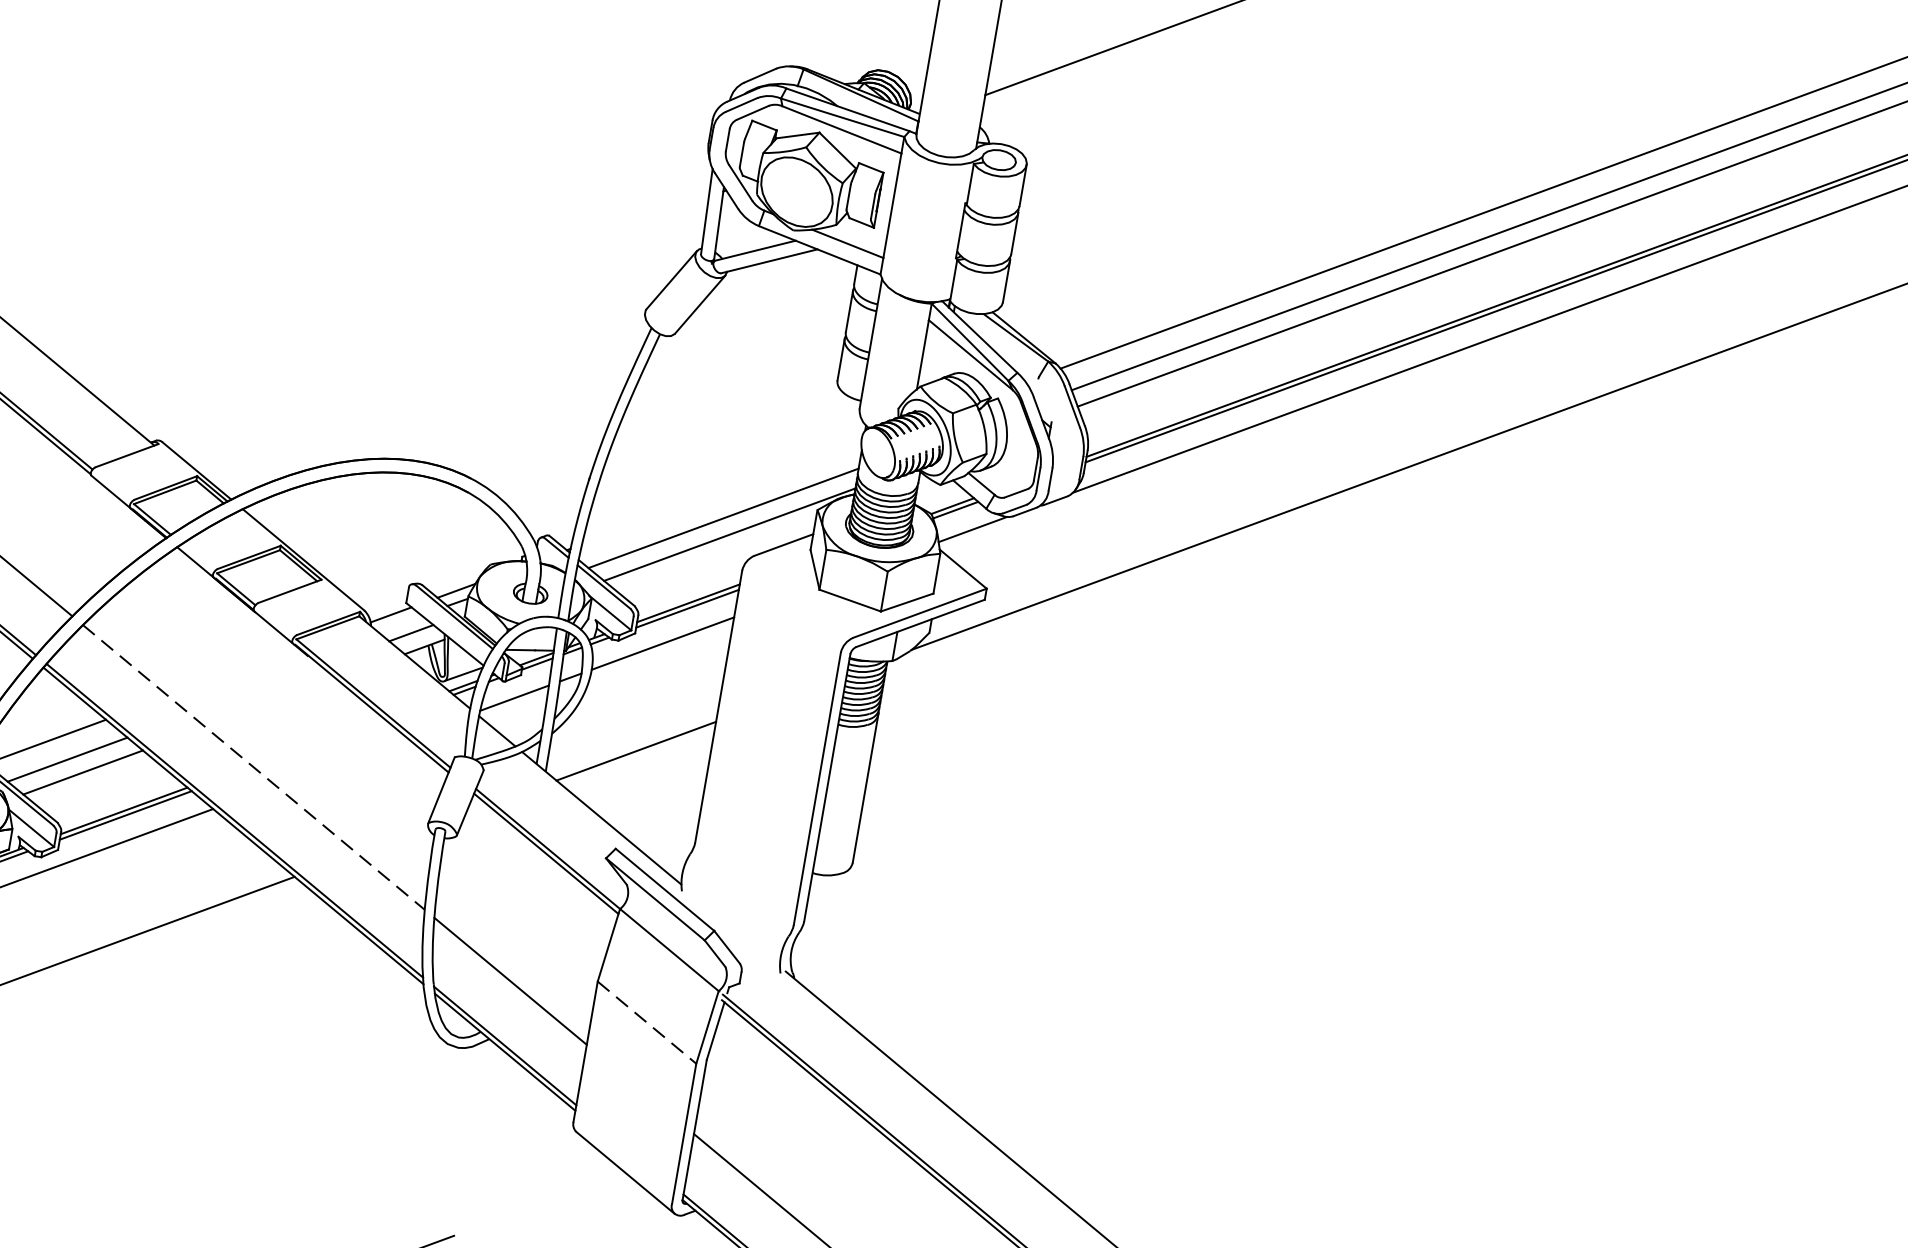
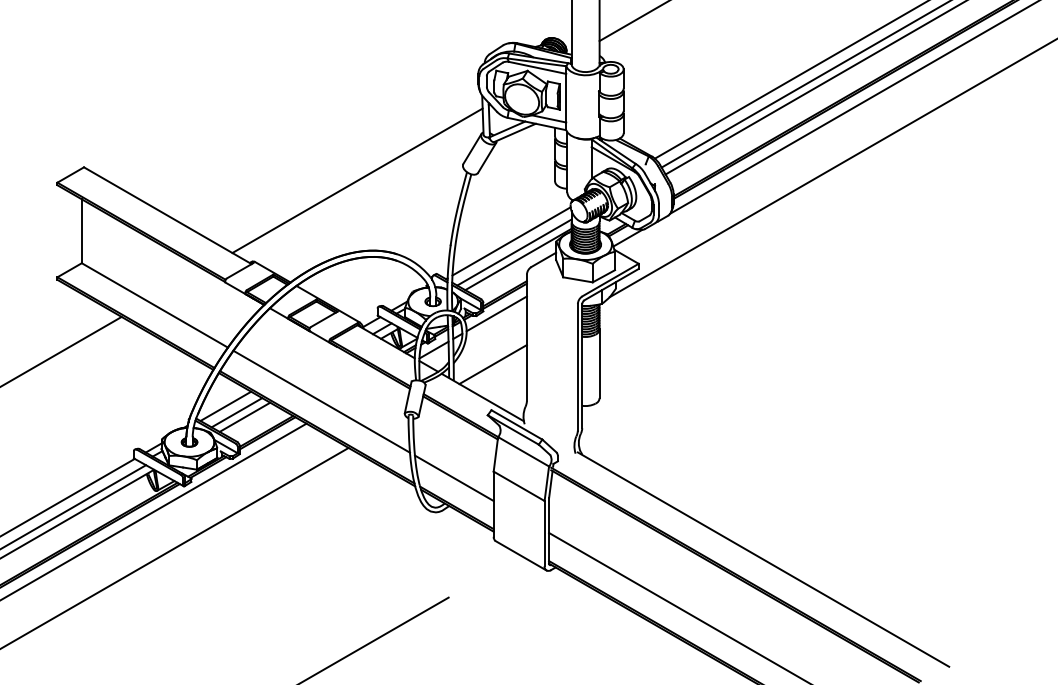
line: (413, 305) -> (357, 180), added
line: (721, 493) -> (511, 241), added
line: (253, 766) -> (321, 401), dashed -> solid
line: (647, 1023) -> (519, 486), dashed -> solid

